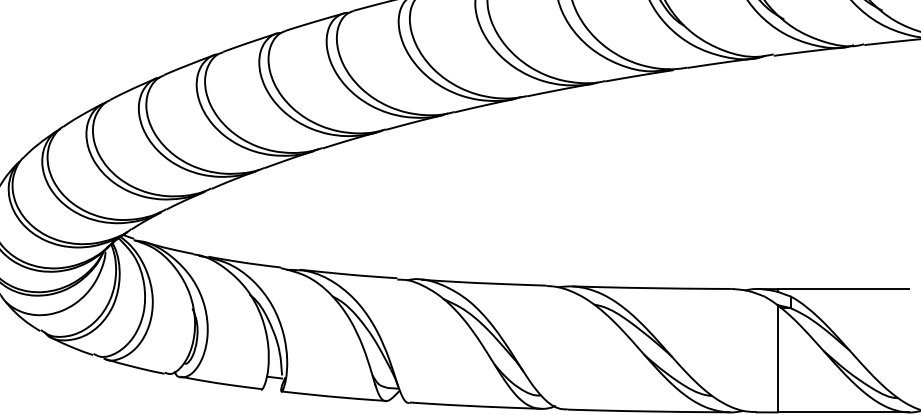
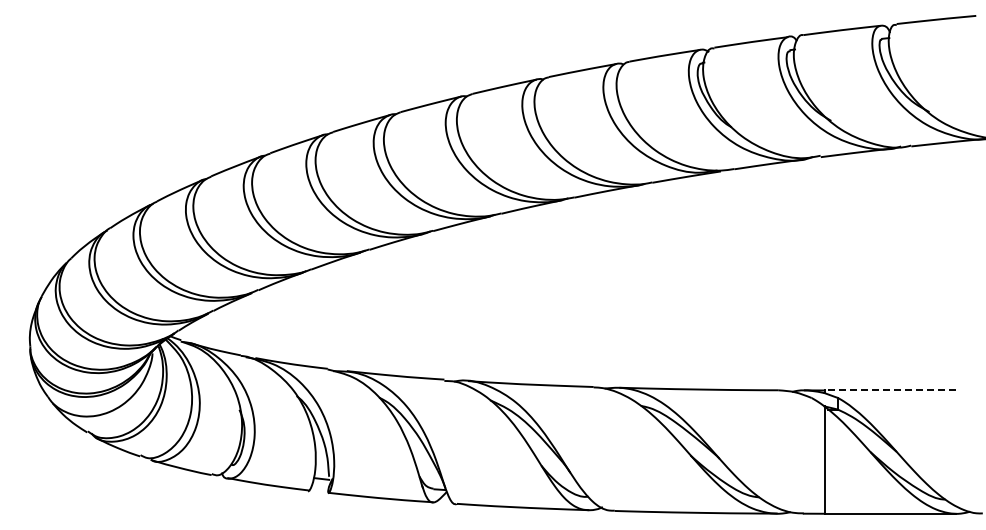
line: (843, 289) -> (890, 390), solid -> dashed

